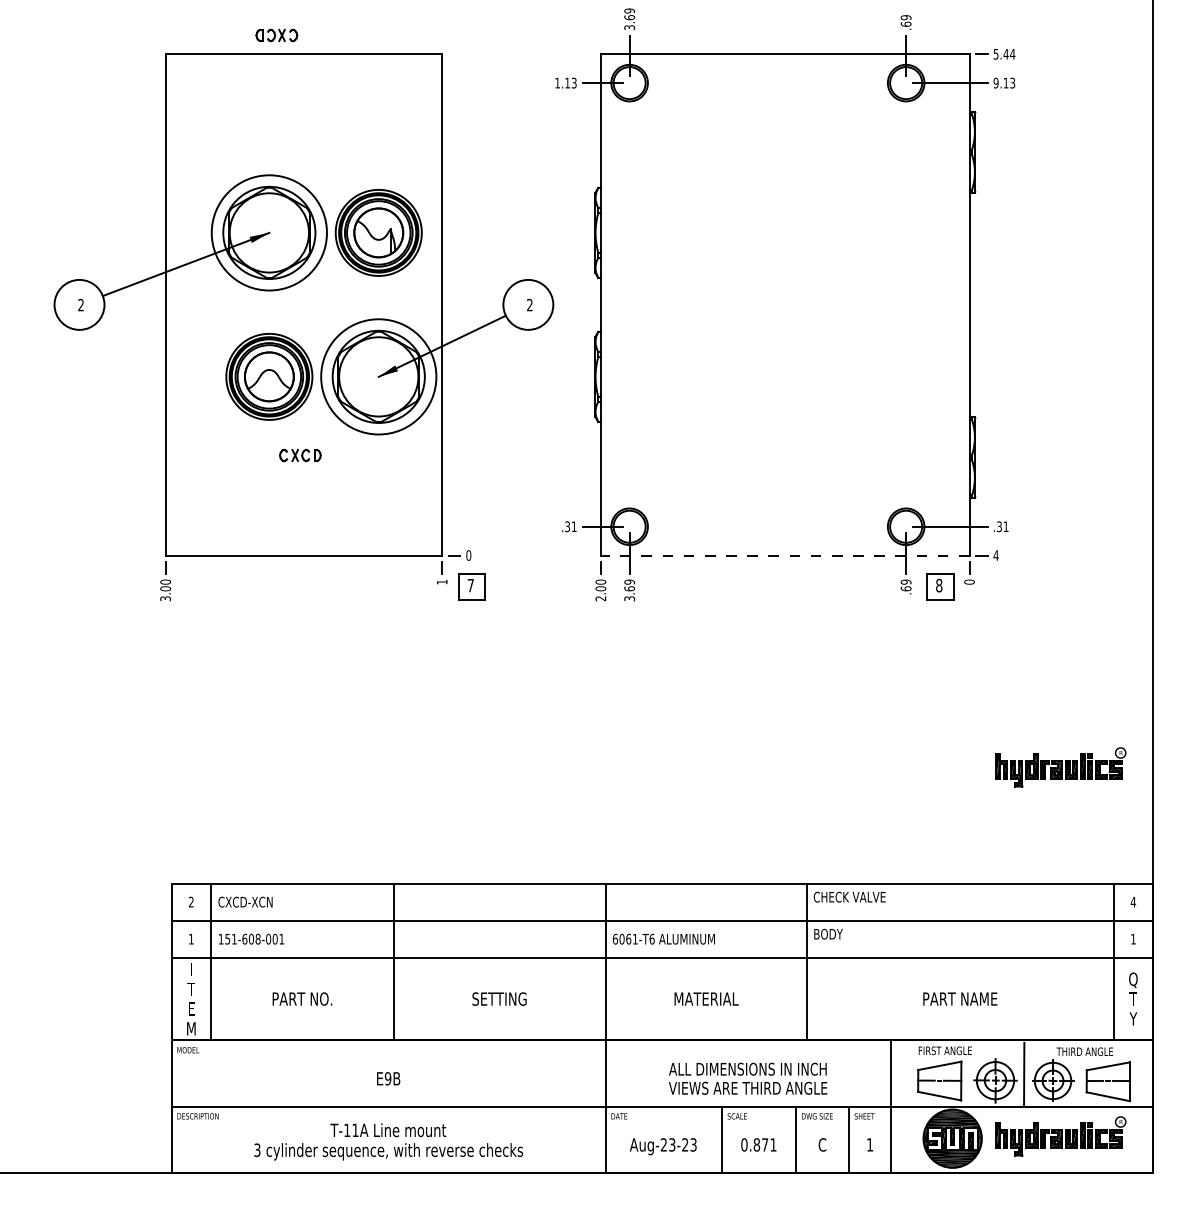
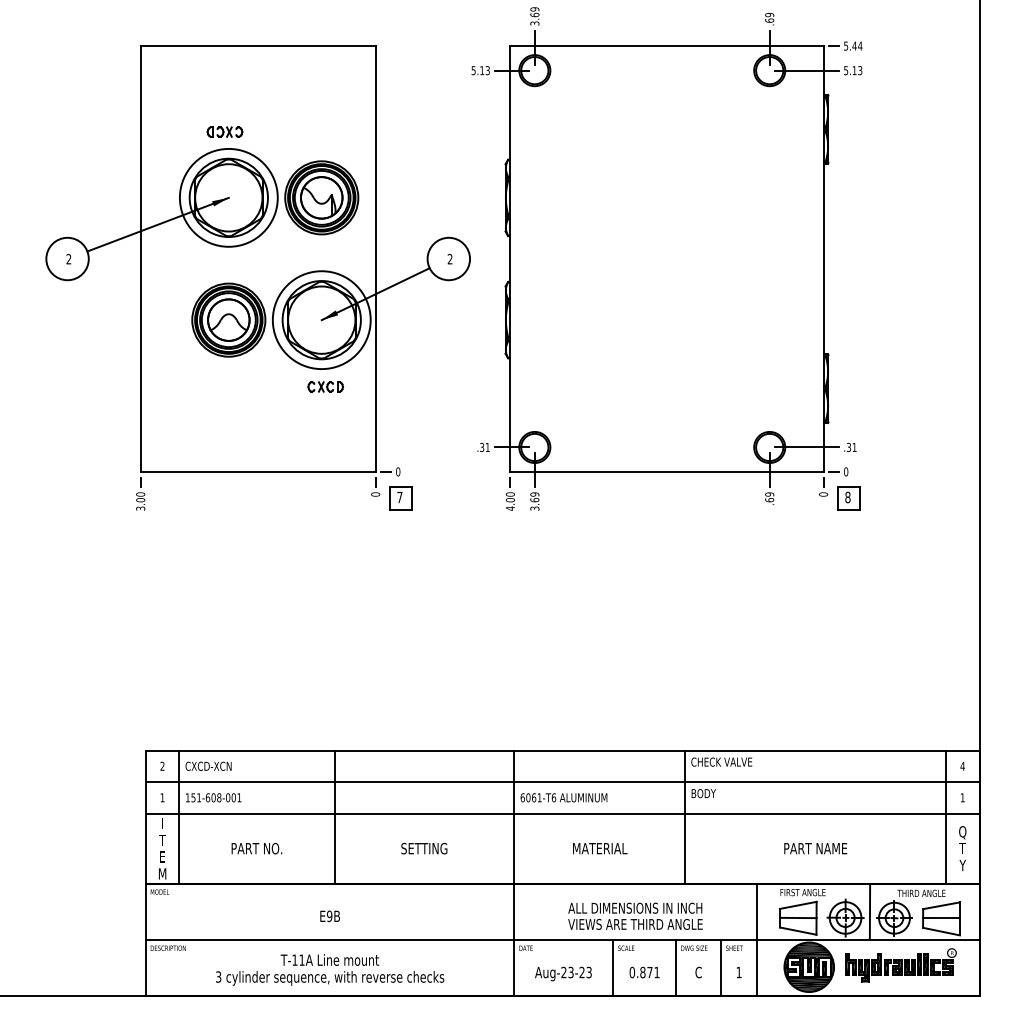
part: (276, 35) -> (224, 132), moved
text: (557, 82) -> (473, 70), 1.13 -> 5.13
text: (995, 82) -> (845, 70), 9.13 -> 5.13
part: (300, 455) -> (325, 386), moved
line: (784, 555) -> (666, 471), dashed -> solid
text: (995, 555) -> (845, 471), 4 -> 0
text: (441, 581) -> (375, 493), 1 -> 0
part: (940, 586) -> (849, 498), moved
text: (600, 598) -> (510, 508), 2.00 -> 4.00
part: (1060, 767) -> (900, 651), removed

